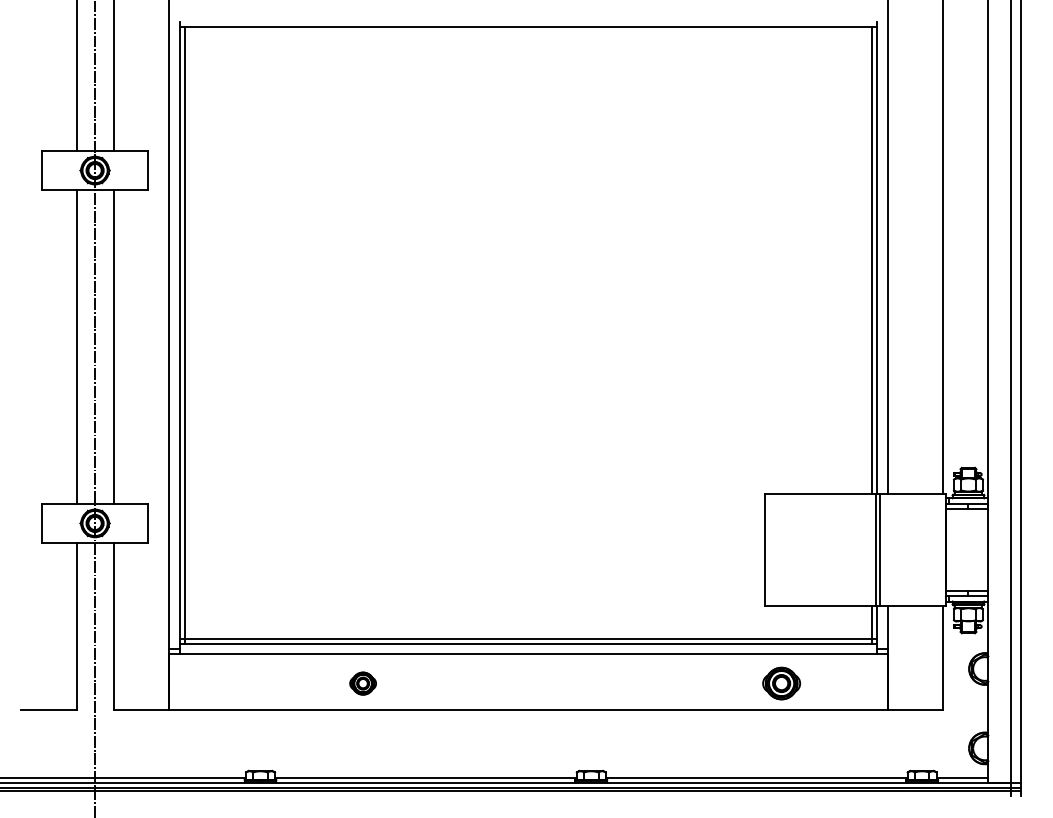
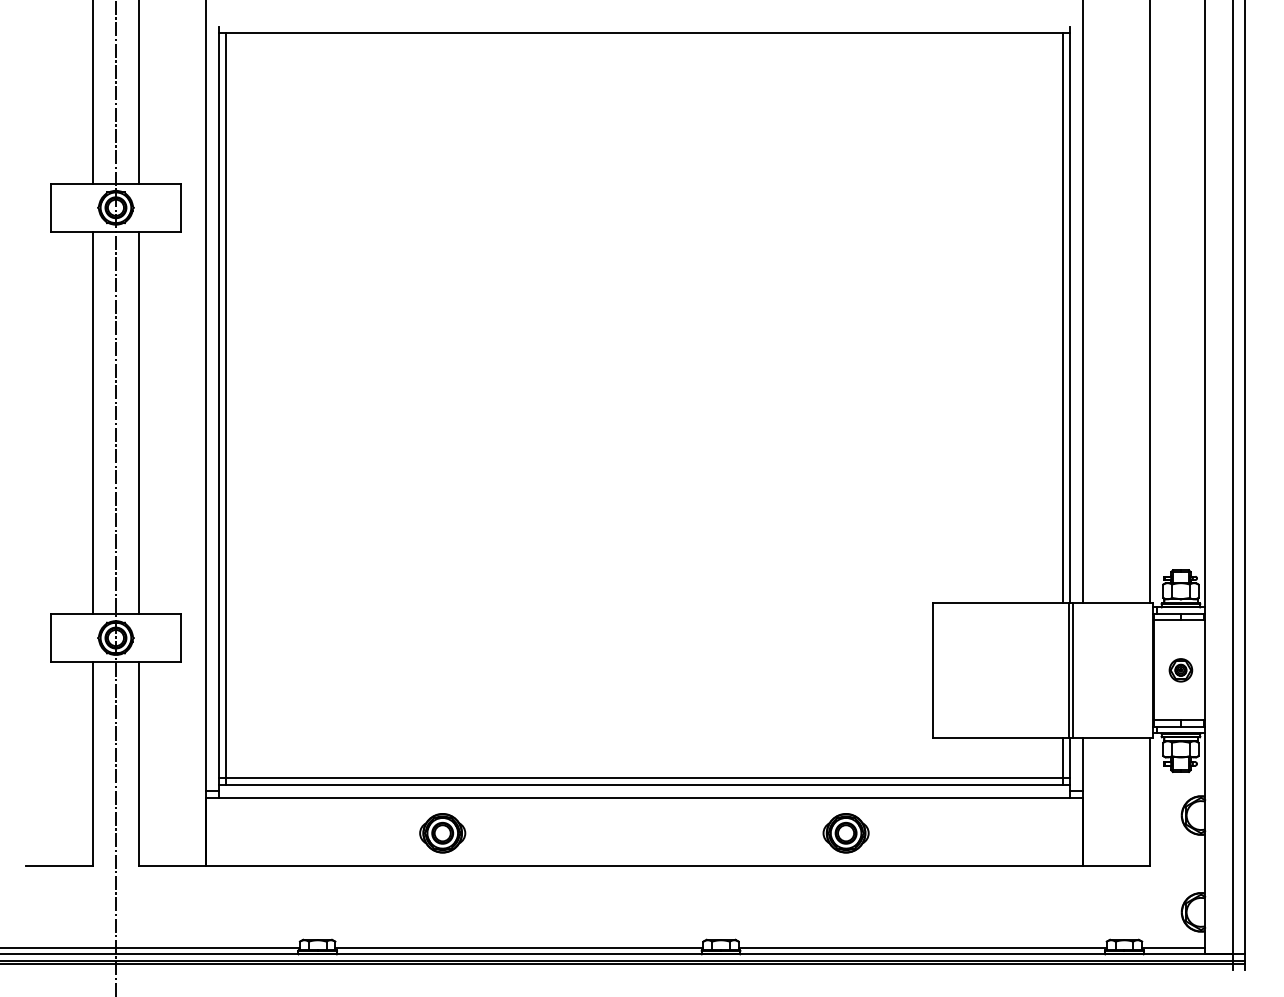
part: (968, 550) -> (1180, 670), added
part: (362, 683) -> (442, 833), size x1.43
part: (781, 683) -> (845, 833), moved

